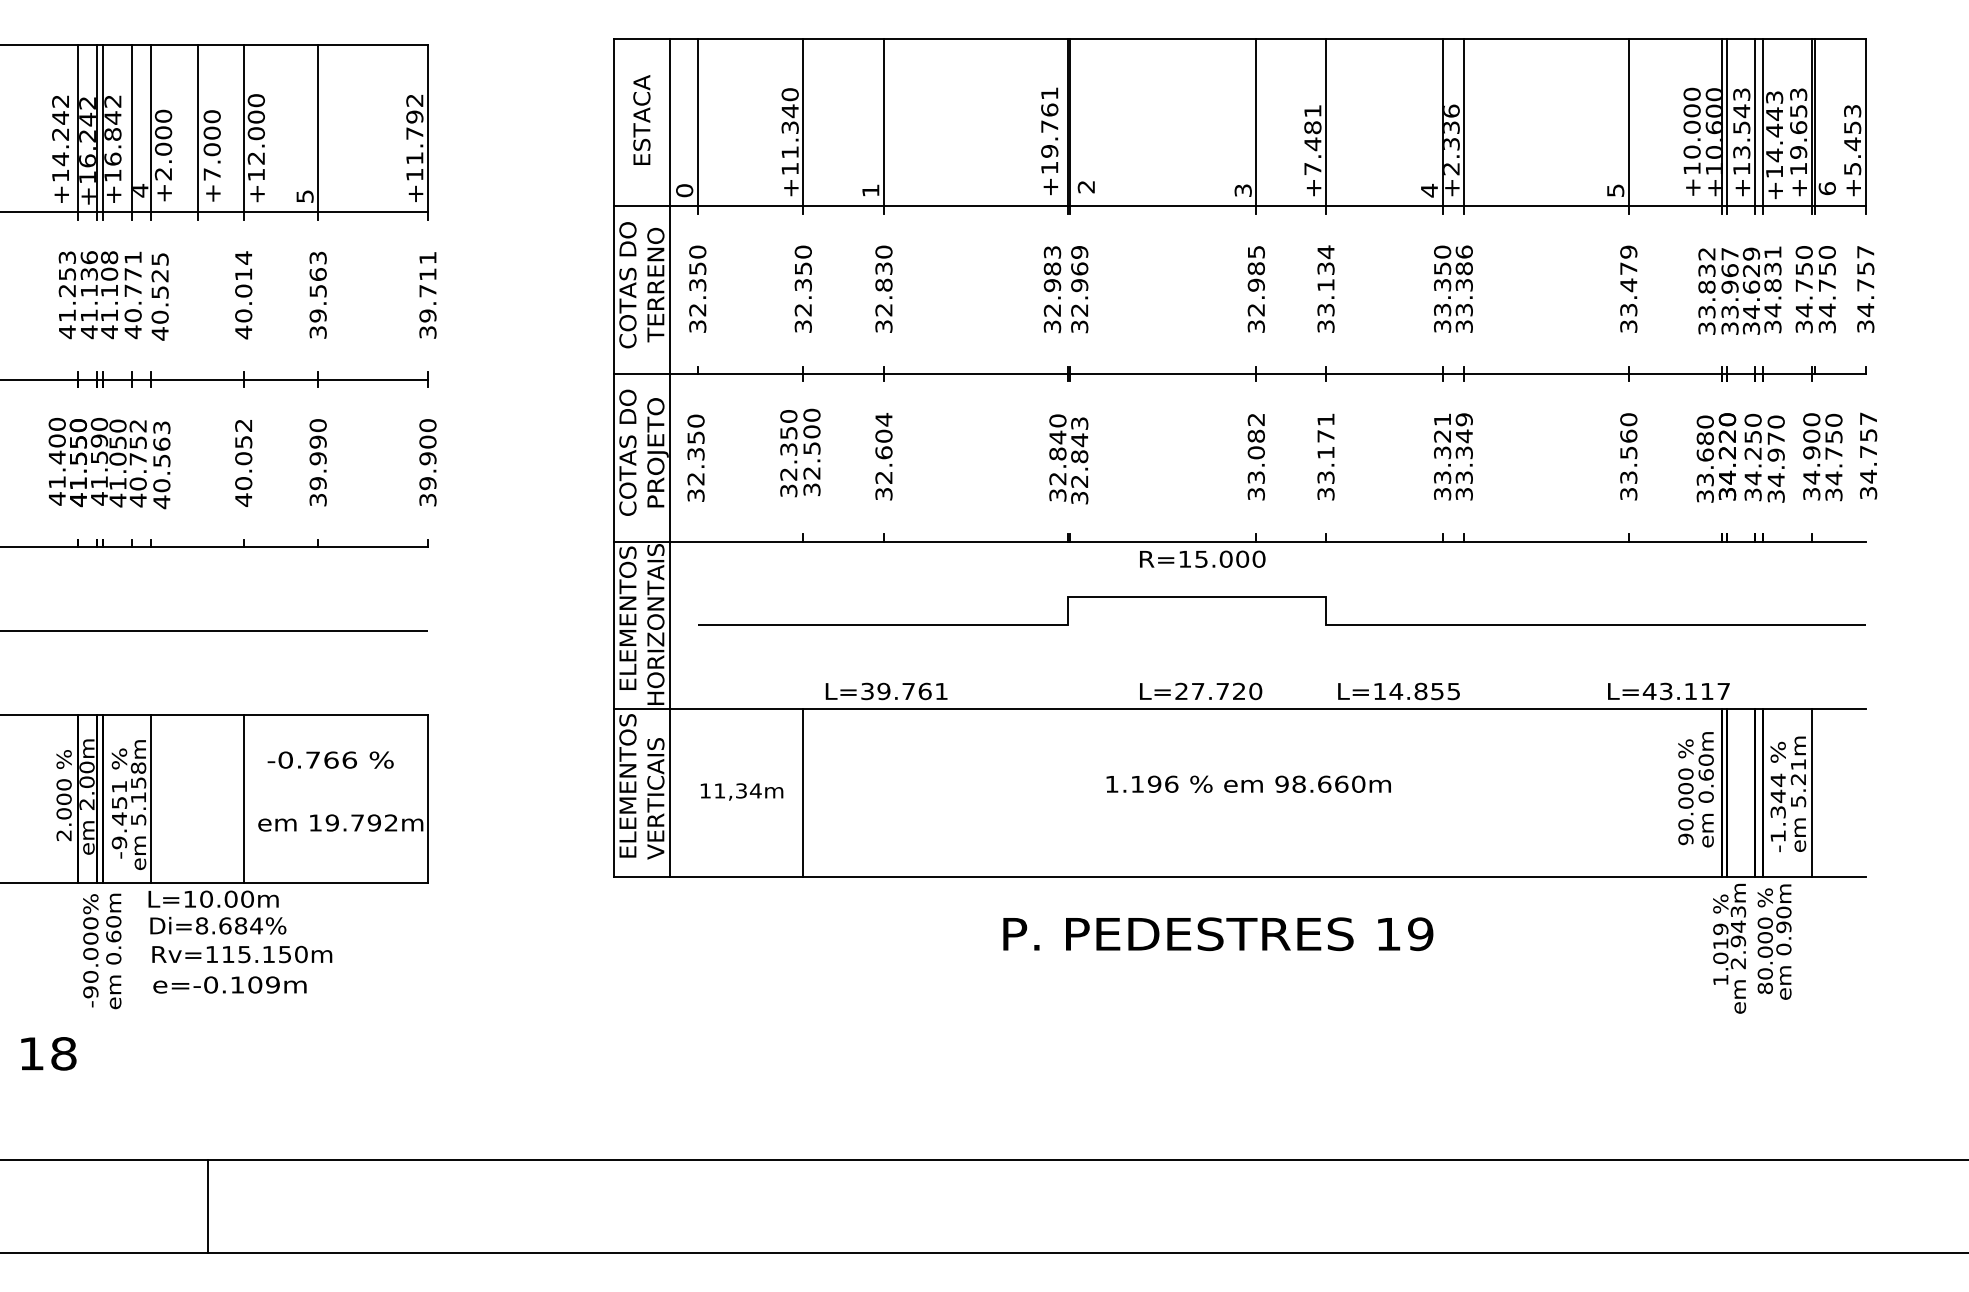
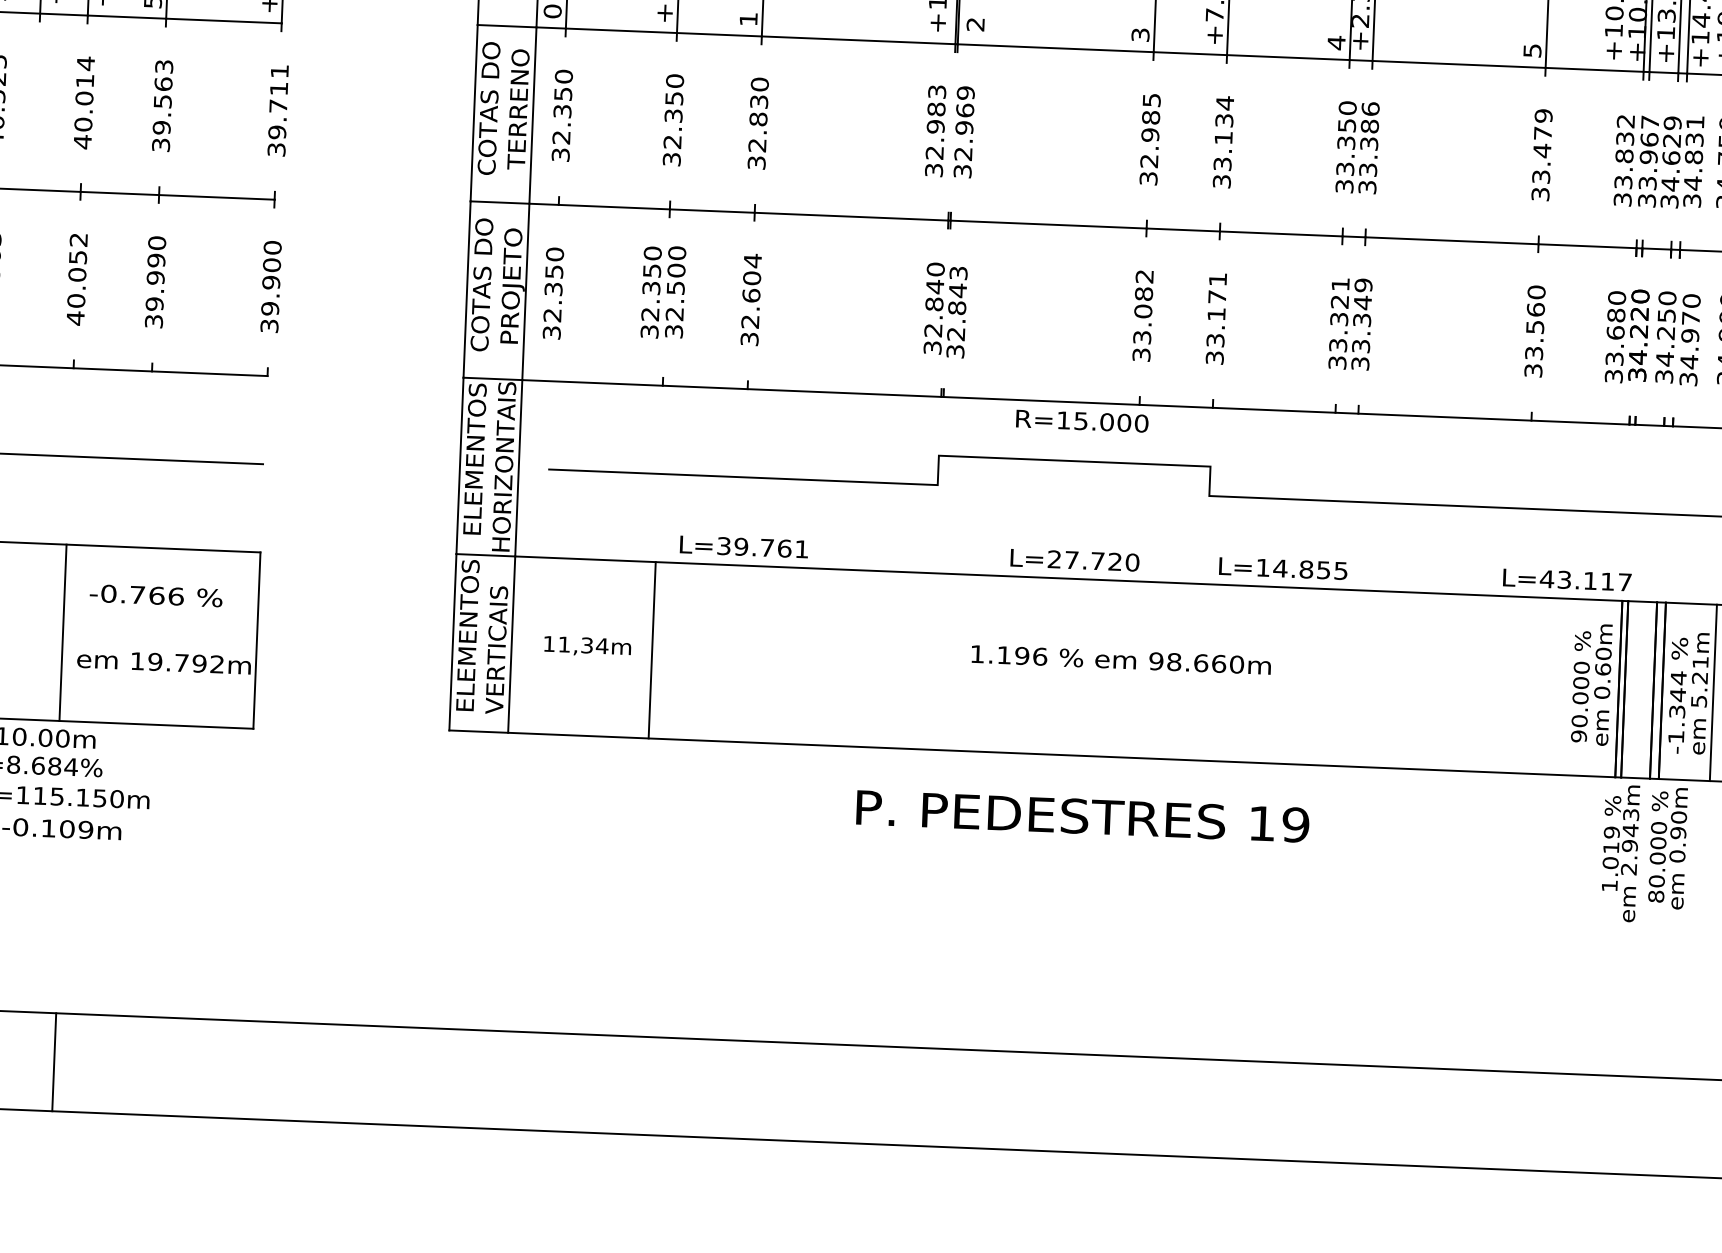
line: (207, 1206) -> (53, 1062), moved

